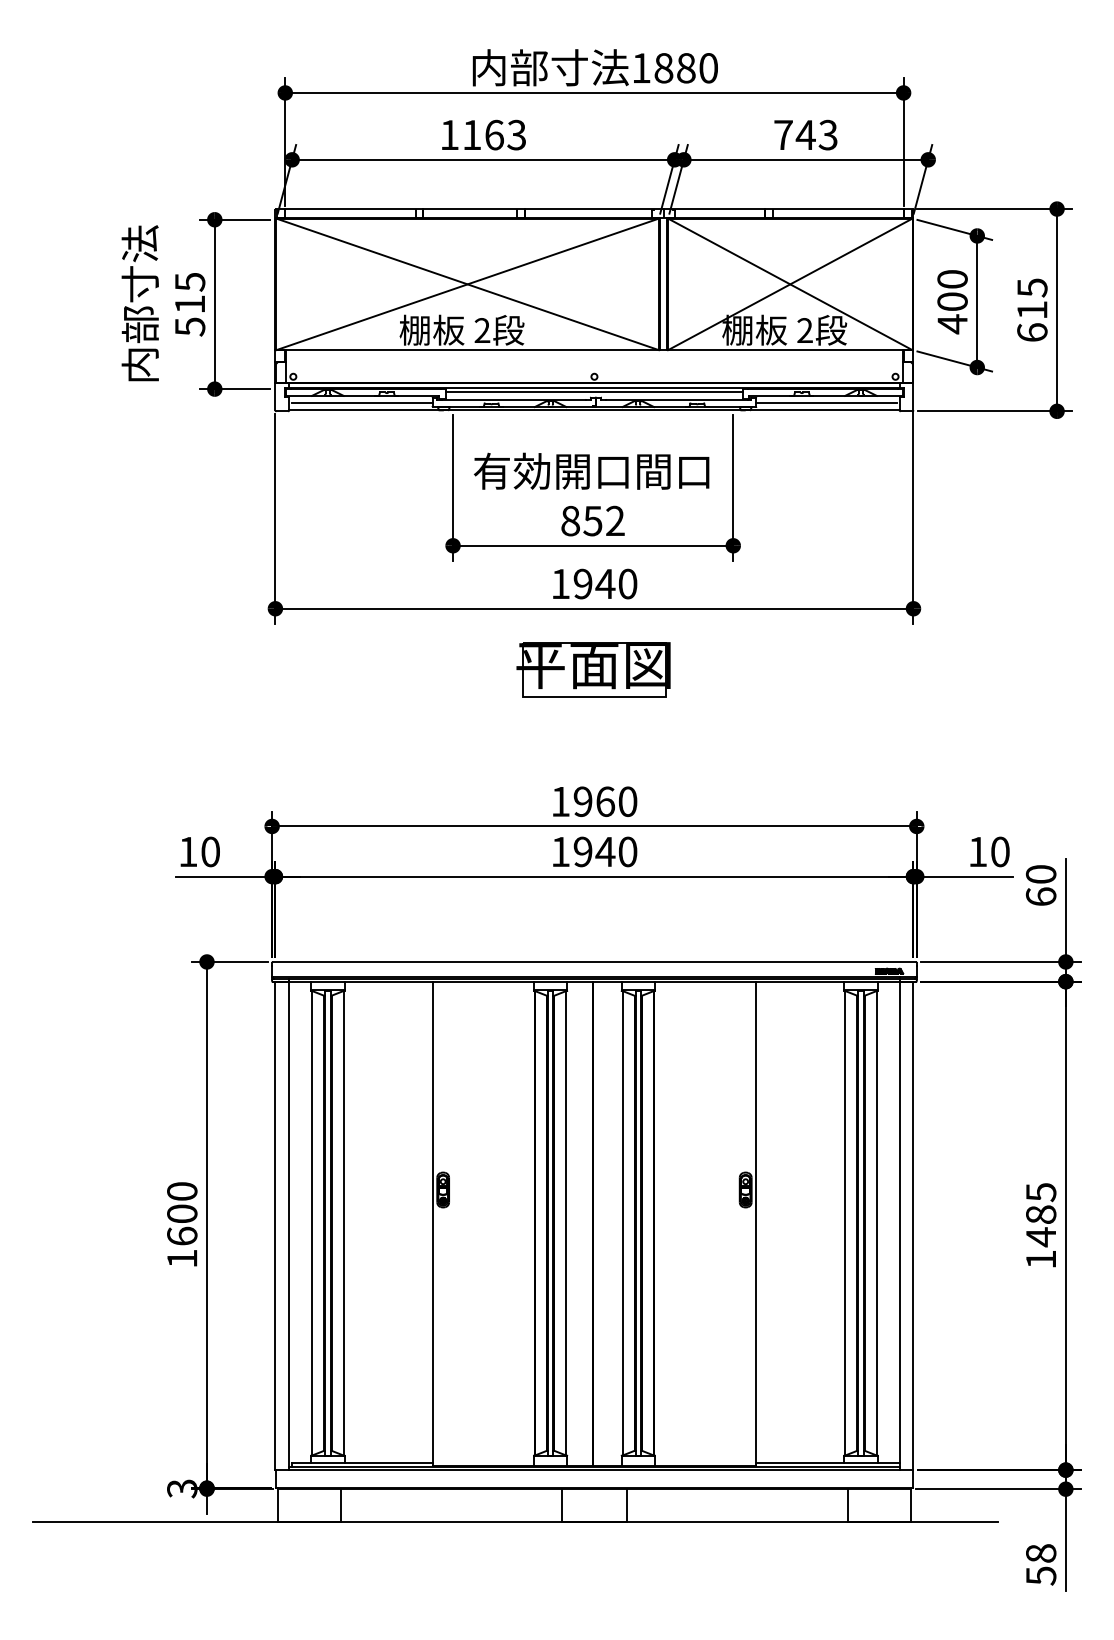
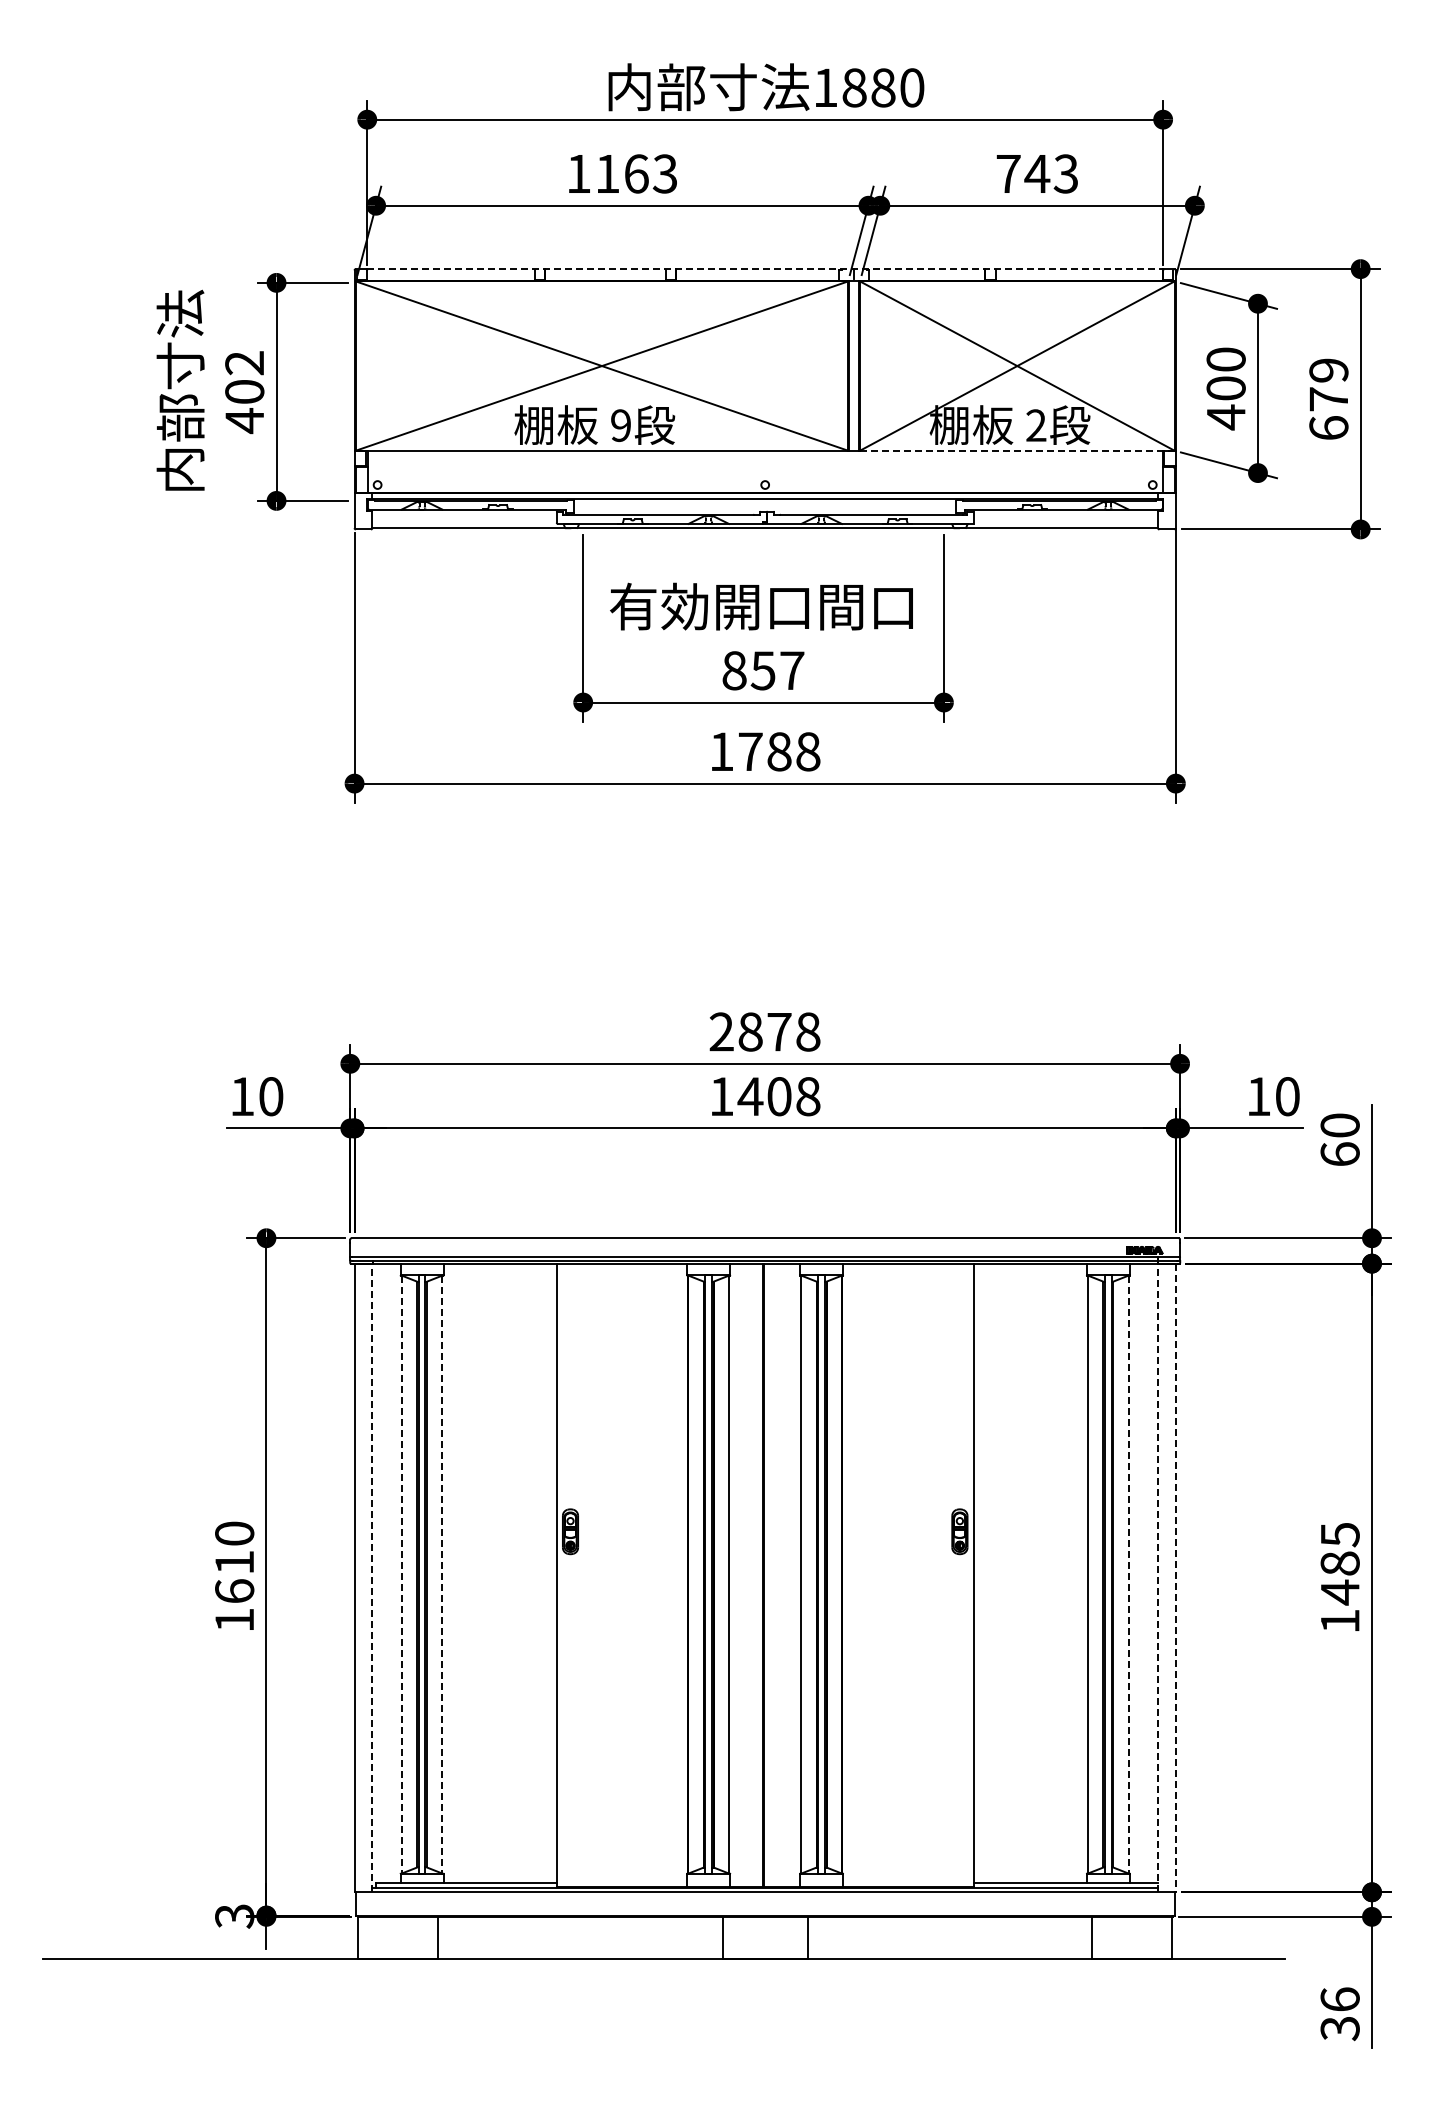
line: (594, 209) -> (765, 269), solid -> dashed
text: (1032, 298) -> (1328, 384), 615 -> 679
text: (189, 304) -> (244, 392), 515 -> 402
text: (482, 330) -> (620, 425), 2 -> 9
line: (790, 349) -> (1017, 450), solid -> dashed
line: (594, 391) -> (765, 504), removed
line: (361, 403) -> (465, 519), removed
line: (826, 403) -> (1063, 519), removed
text: (615, 520) -> (792, 670), 852 -> 857
text: (605, 583) -> (779, 751), 1940 -> 1788
part: (593, 670) -> (763, 862), removed
text: (593, 801) -> (764, 1031), 1960 -> 2878
text: (604, 851) -> (778, 1096), 1940 -> 1408
text: (182, 1213) -> (234, 1562), 1600 -> 1610
line: (311, 1223) -> (401, 1574), solid -> dashed
line: (343, 1223) -> (442, 1574), solid -> dashed
line: (876, 1223) -> (1128, 1574), solid -> dashed
line: (289, 1225) -> (372, 1577), solid -> dashed
line: (900, 1225) -> (1158, 1577), solid -> dashed
line: (913, 1226) -> (1175, 1578), solid -> dashed
text: (1040, 1564) -> (1339, 2013), 58 -> 36

